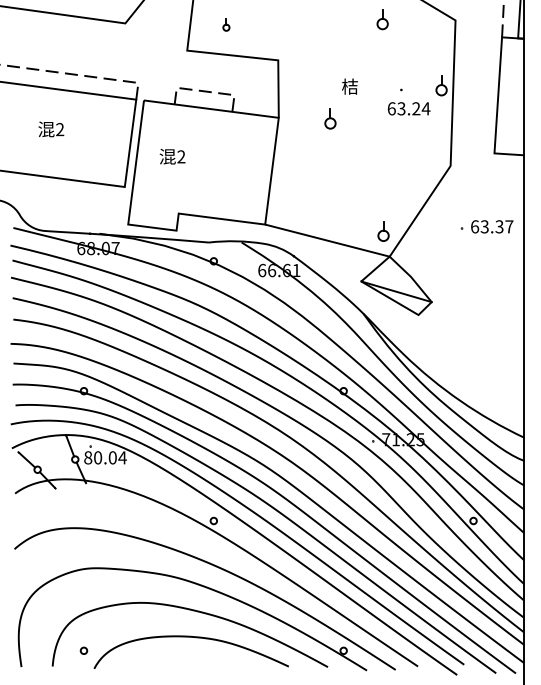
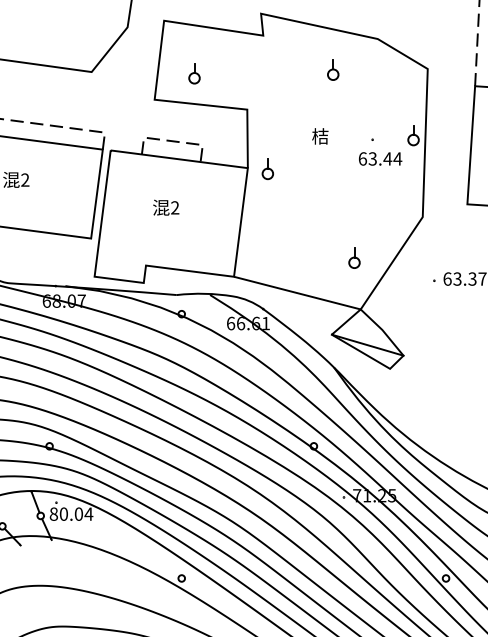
part: (382, 19) -> (333, 70), moved
part: (226, 24) -> (194, 73), size x1.67
text: (415, 108) -> (387, 158), 63.24 -> 63.44
part: (330, 118) -> (267, 168), moved
text: (172, 156) -> (166, 207), moved
part: (383, 231) -> (354, 258), moved

